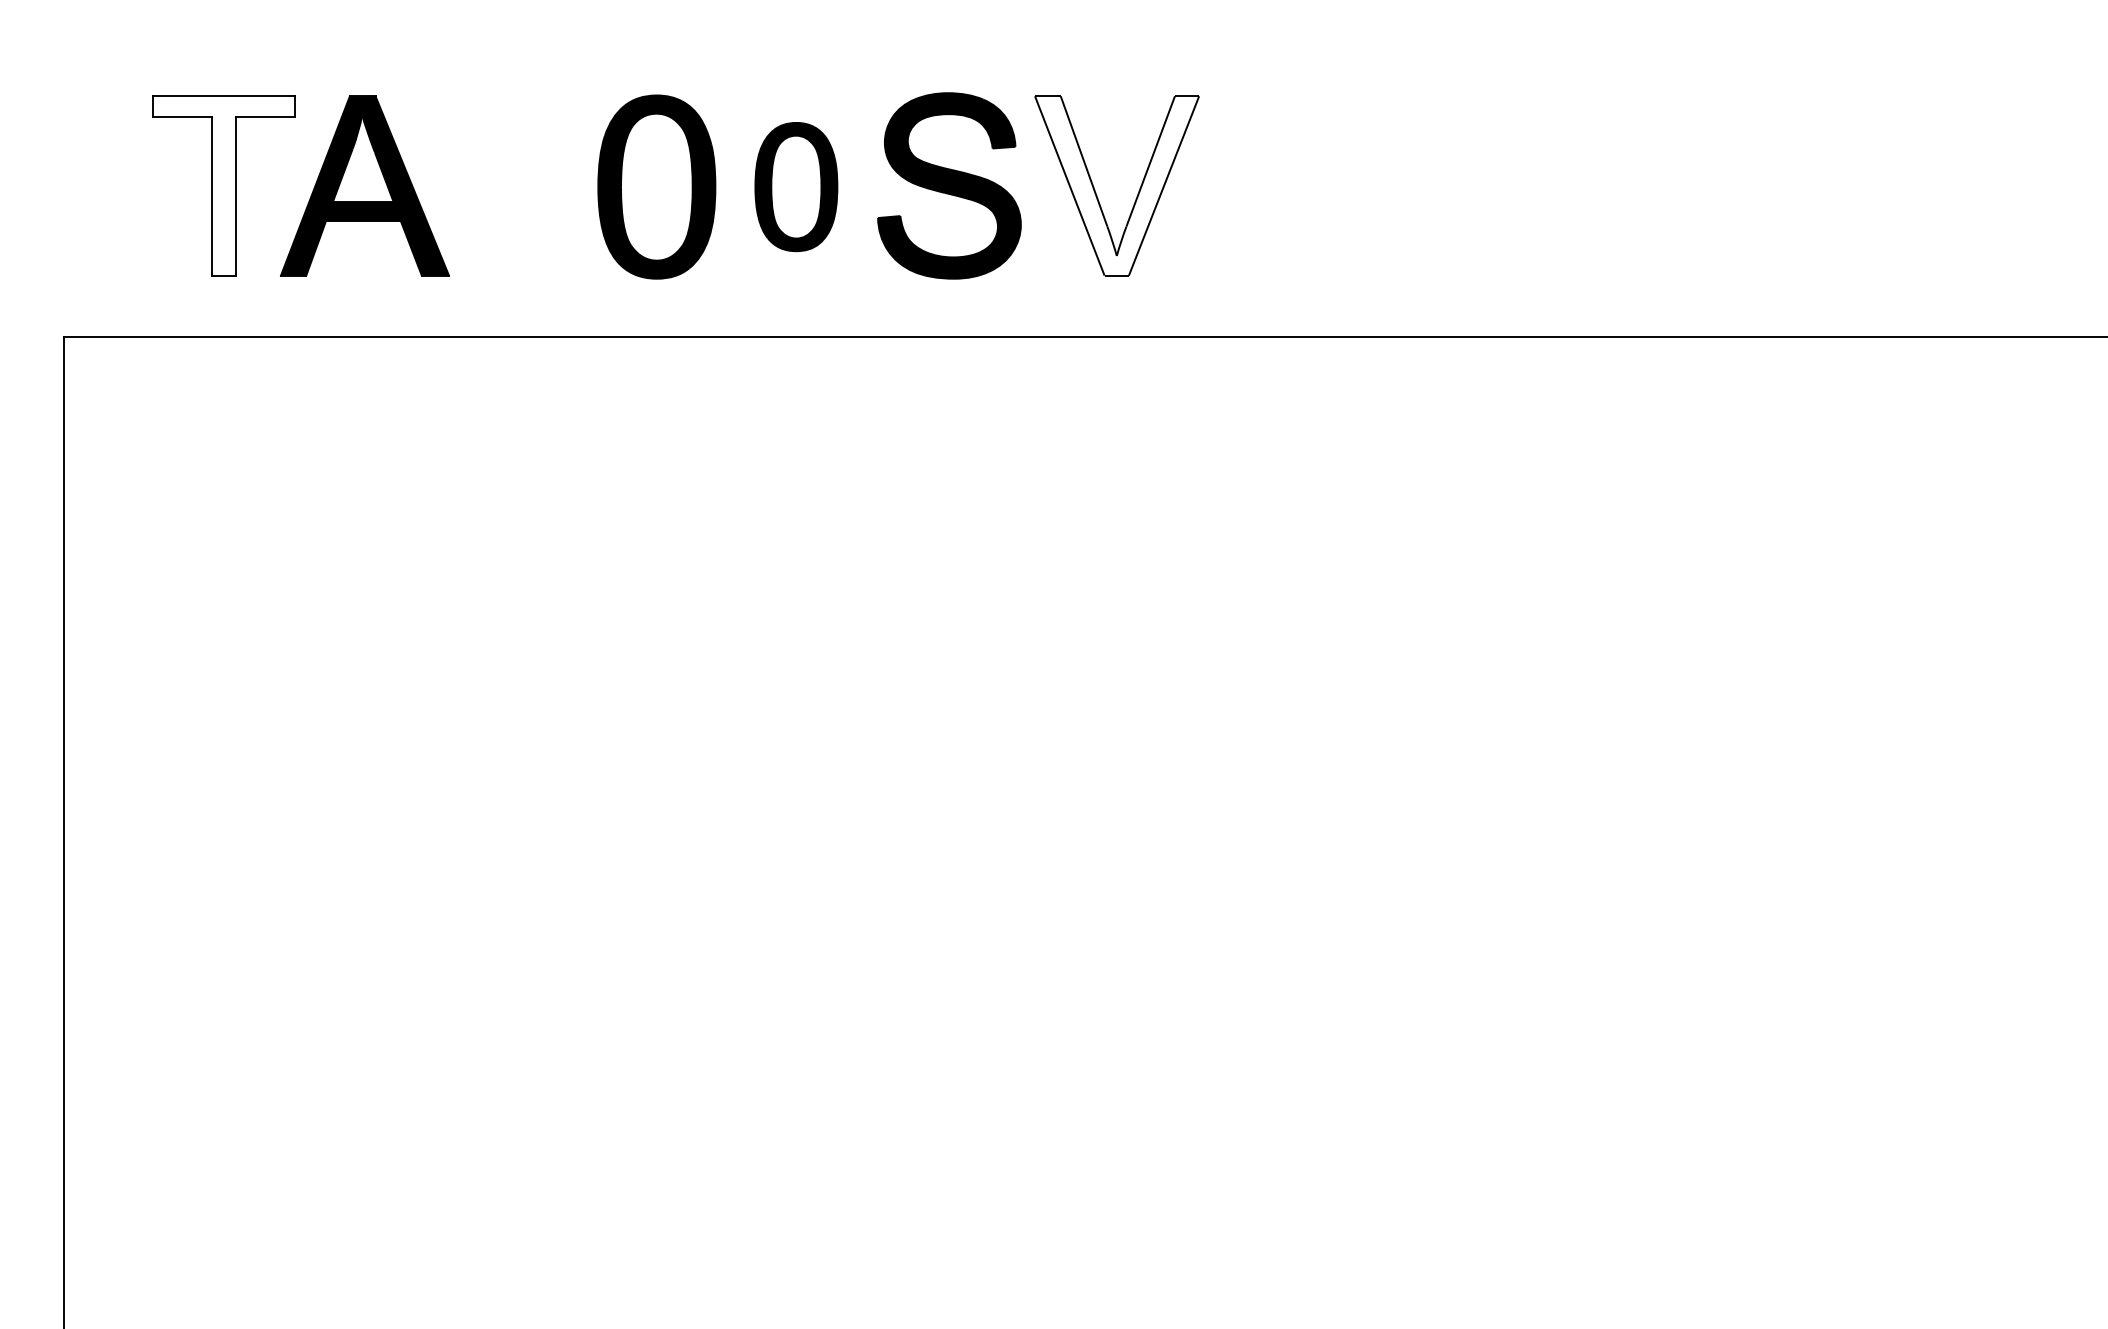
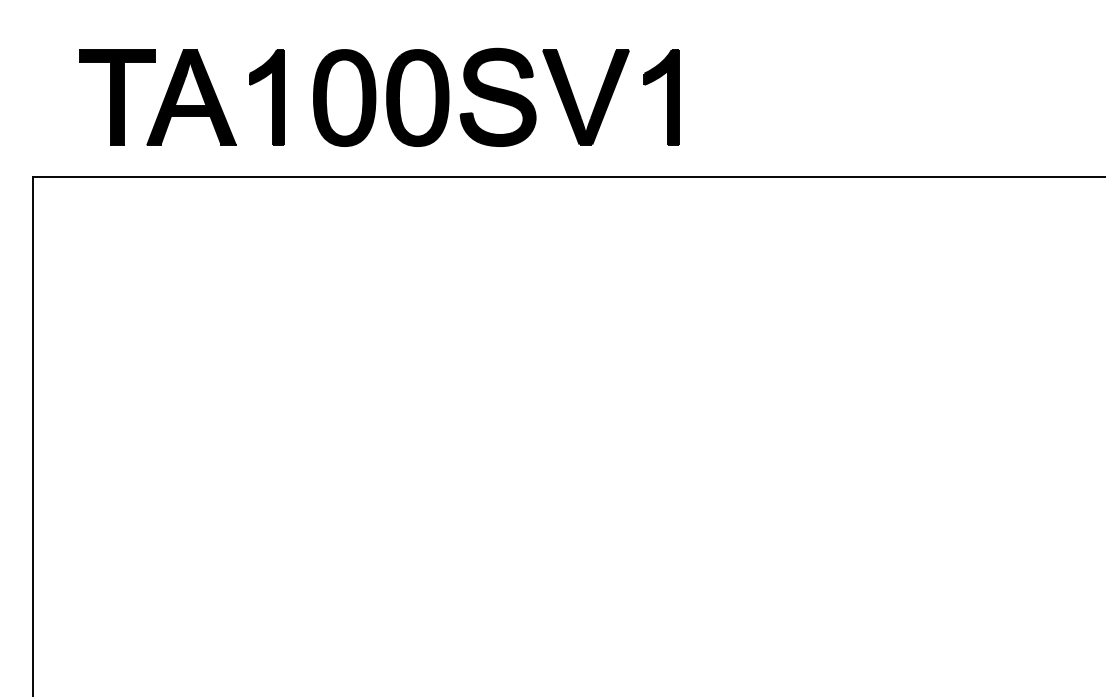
fill: (223, 186) -> (117, 97), added
part: (507, 186) -> (266, 97), added
part: (795, 186) -> (417, 97), size x1.43
fill: (1117, 186) -> (586, 97), added
part: (1260, 186) -> (661, 97), added

